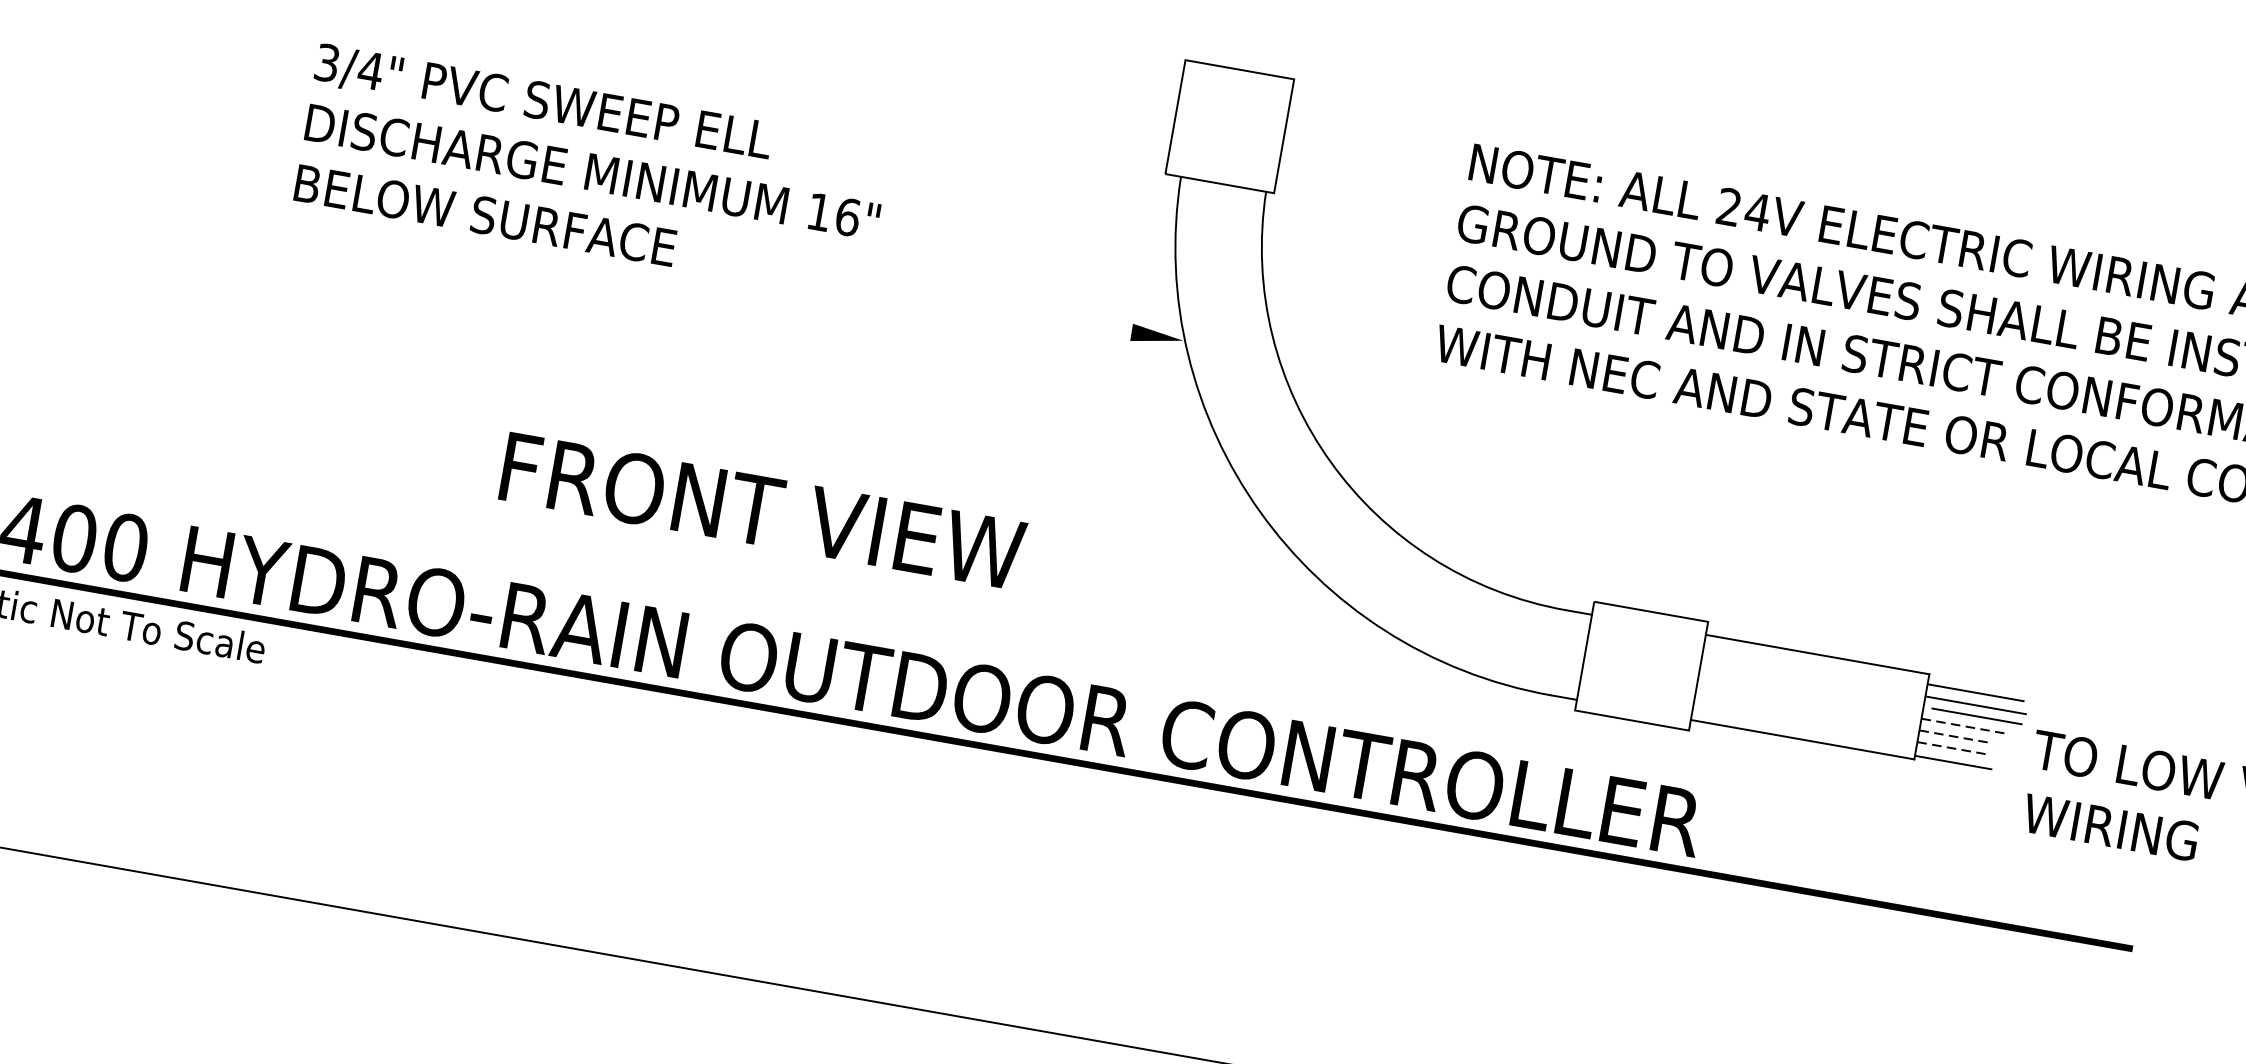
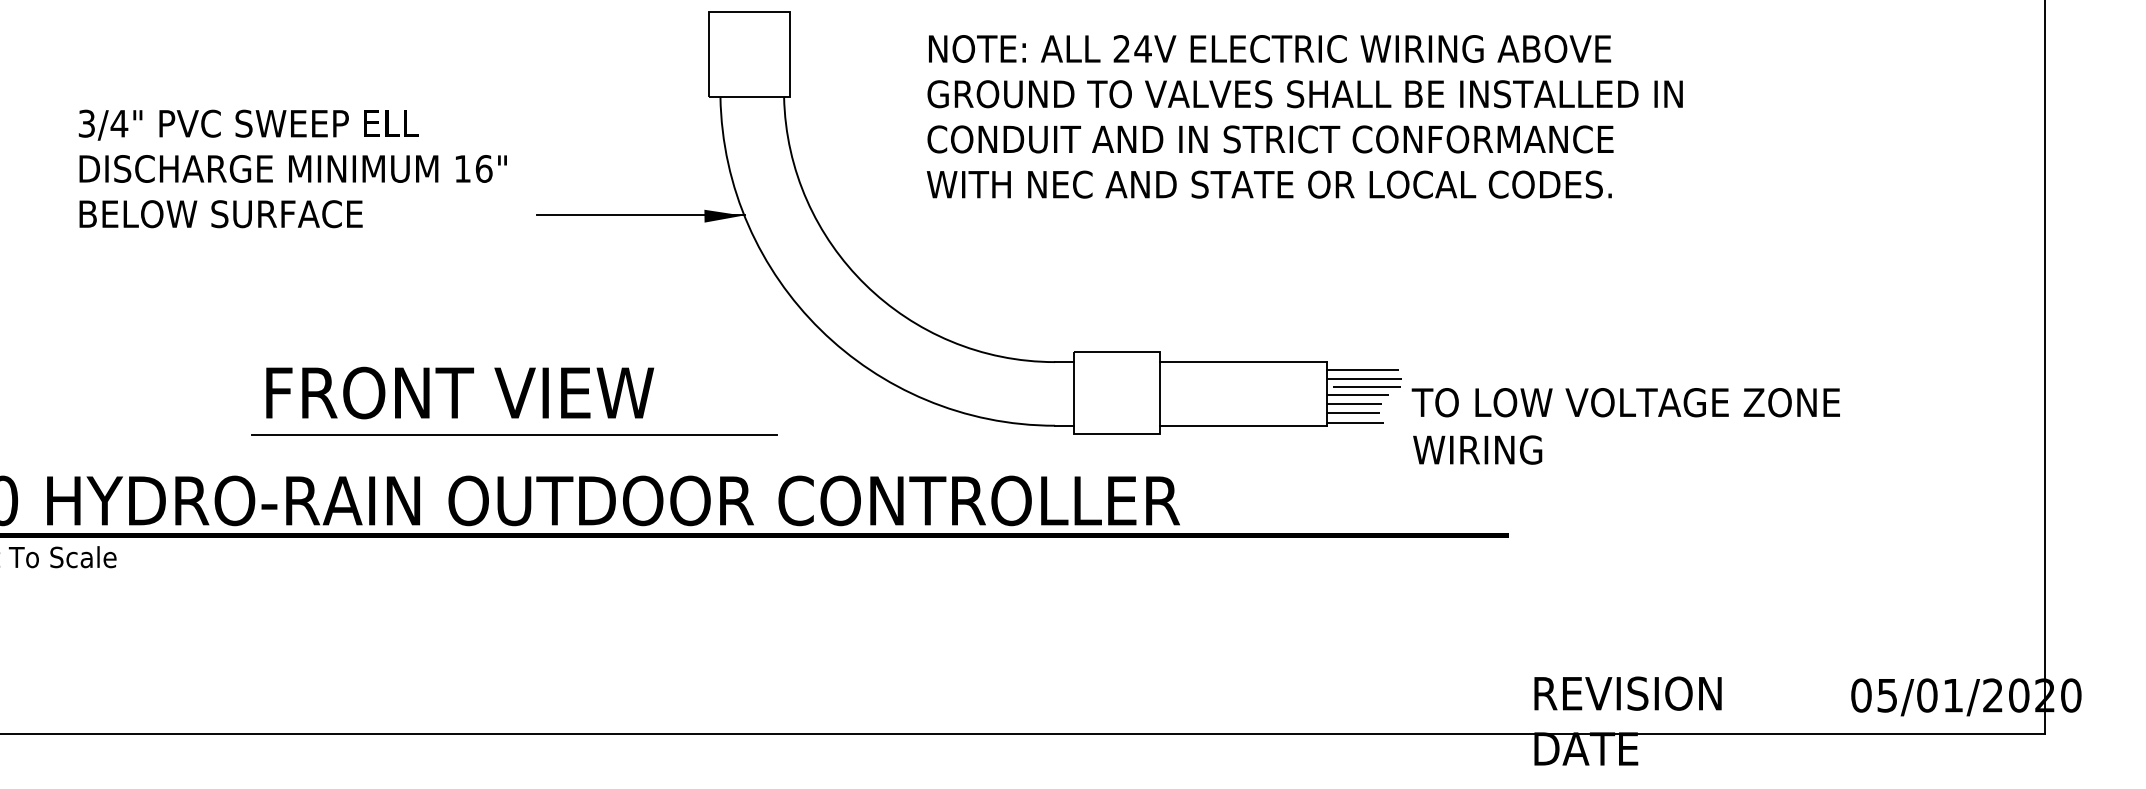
line: (1046, 316) -> (640, 215), added
line: (825, 579) -> (514, 434), added
line: (1964, 726) -> (1358, 395), dashed -> solid
line: (1956, 737) -> (1354, 404), dashed -> solid
line: (1953, 748) -> (1353, 412), dashed -> solid

